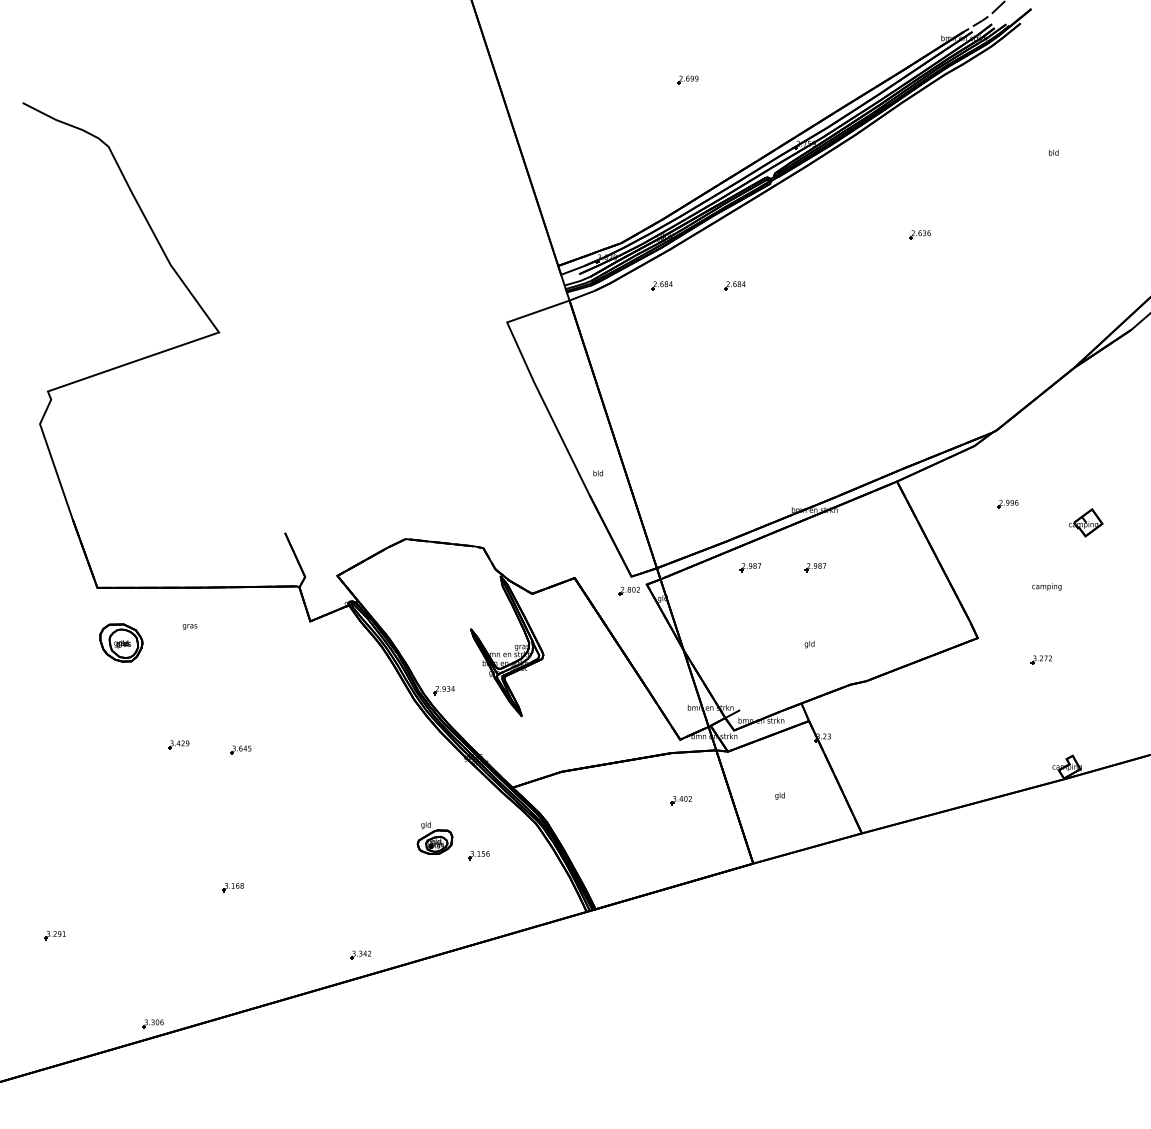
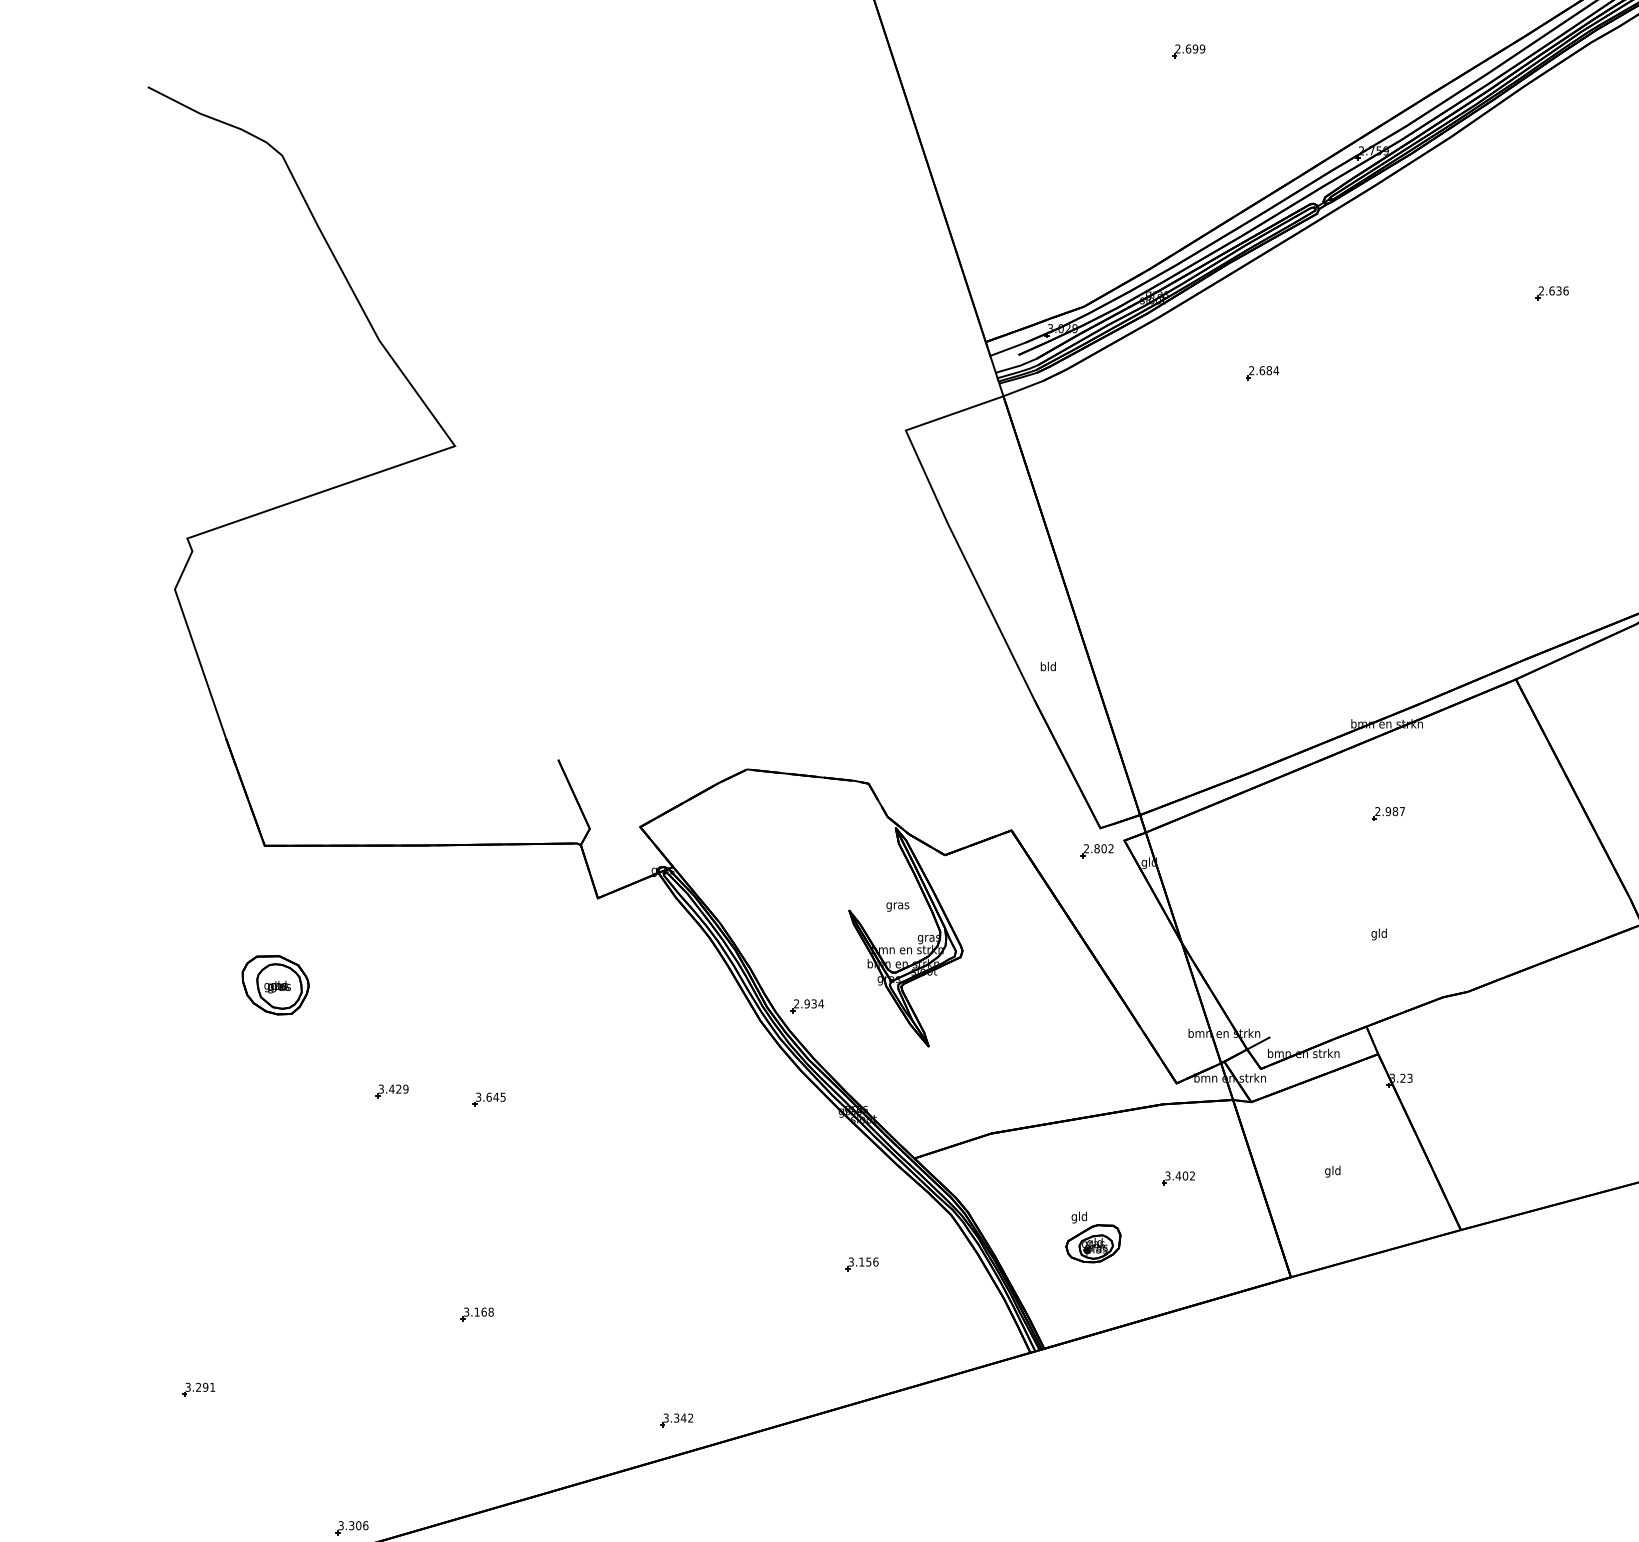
part: (661, 285) -> (1147, 372), removed
part: (749, 567) -> (1285, 813), removed
text: (189, 626) -> (896, 906), moved
part: (121, 642) -> (275, 984), moved
part: (434, 837) -> (1092, 1236), moved

